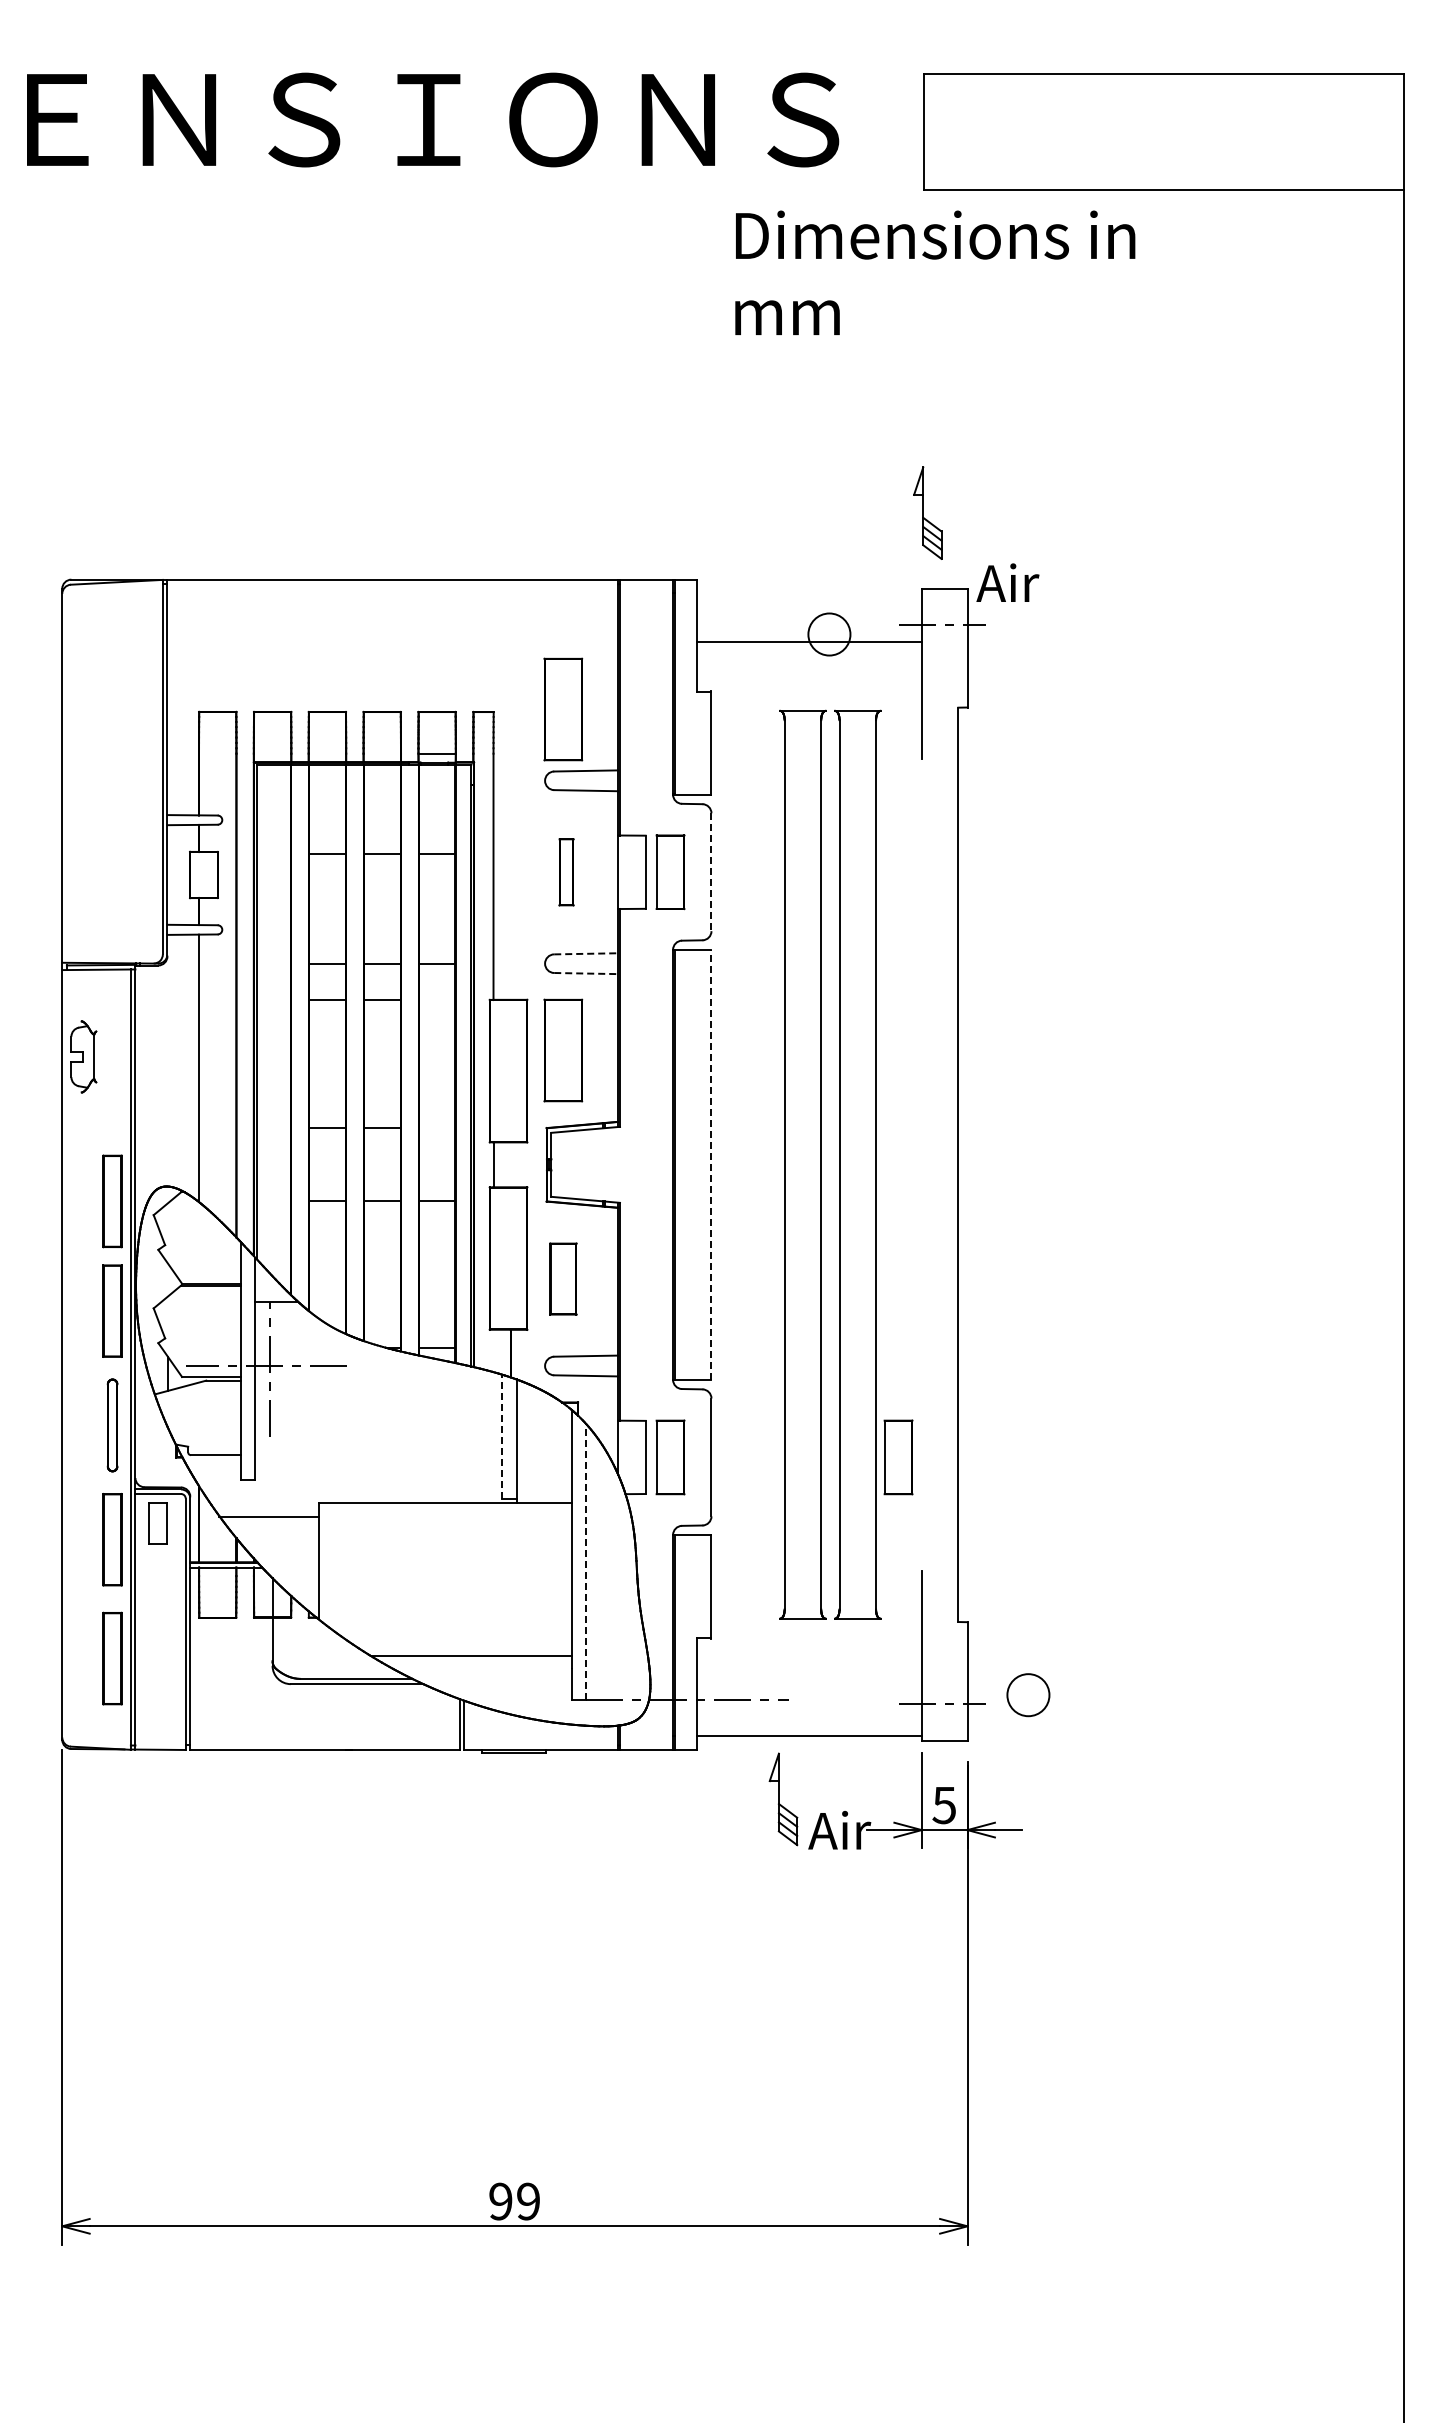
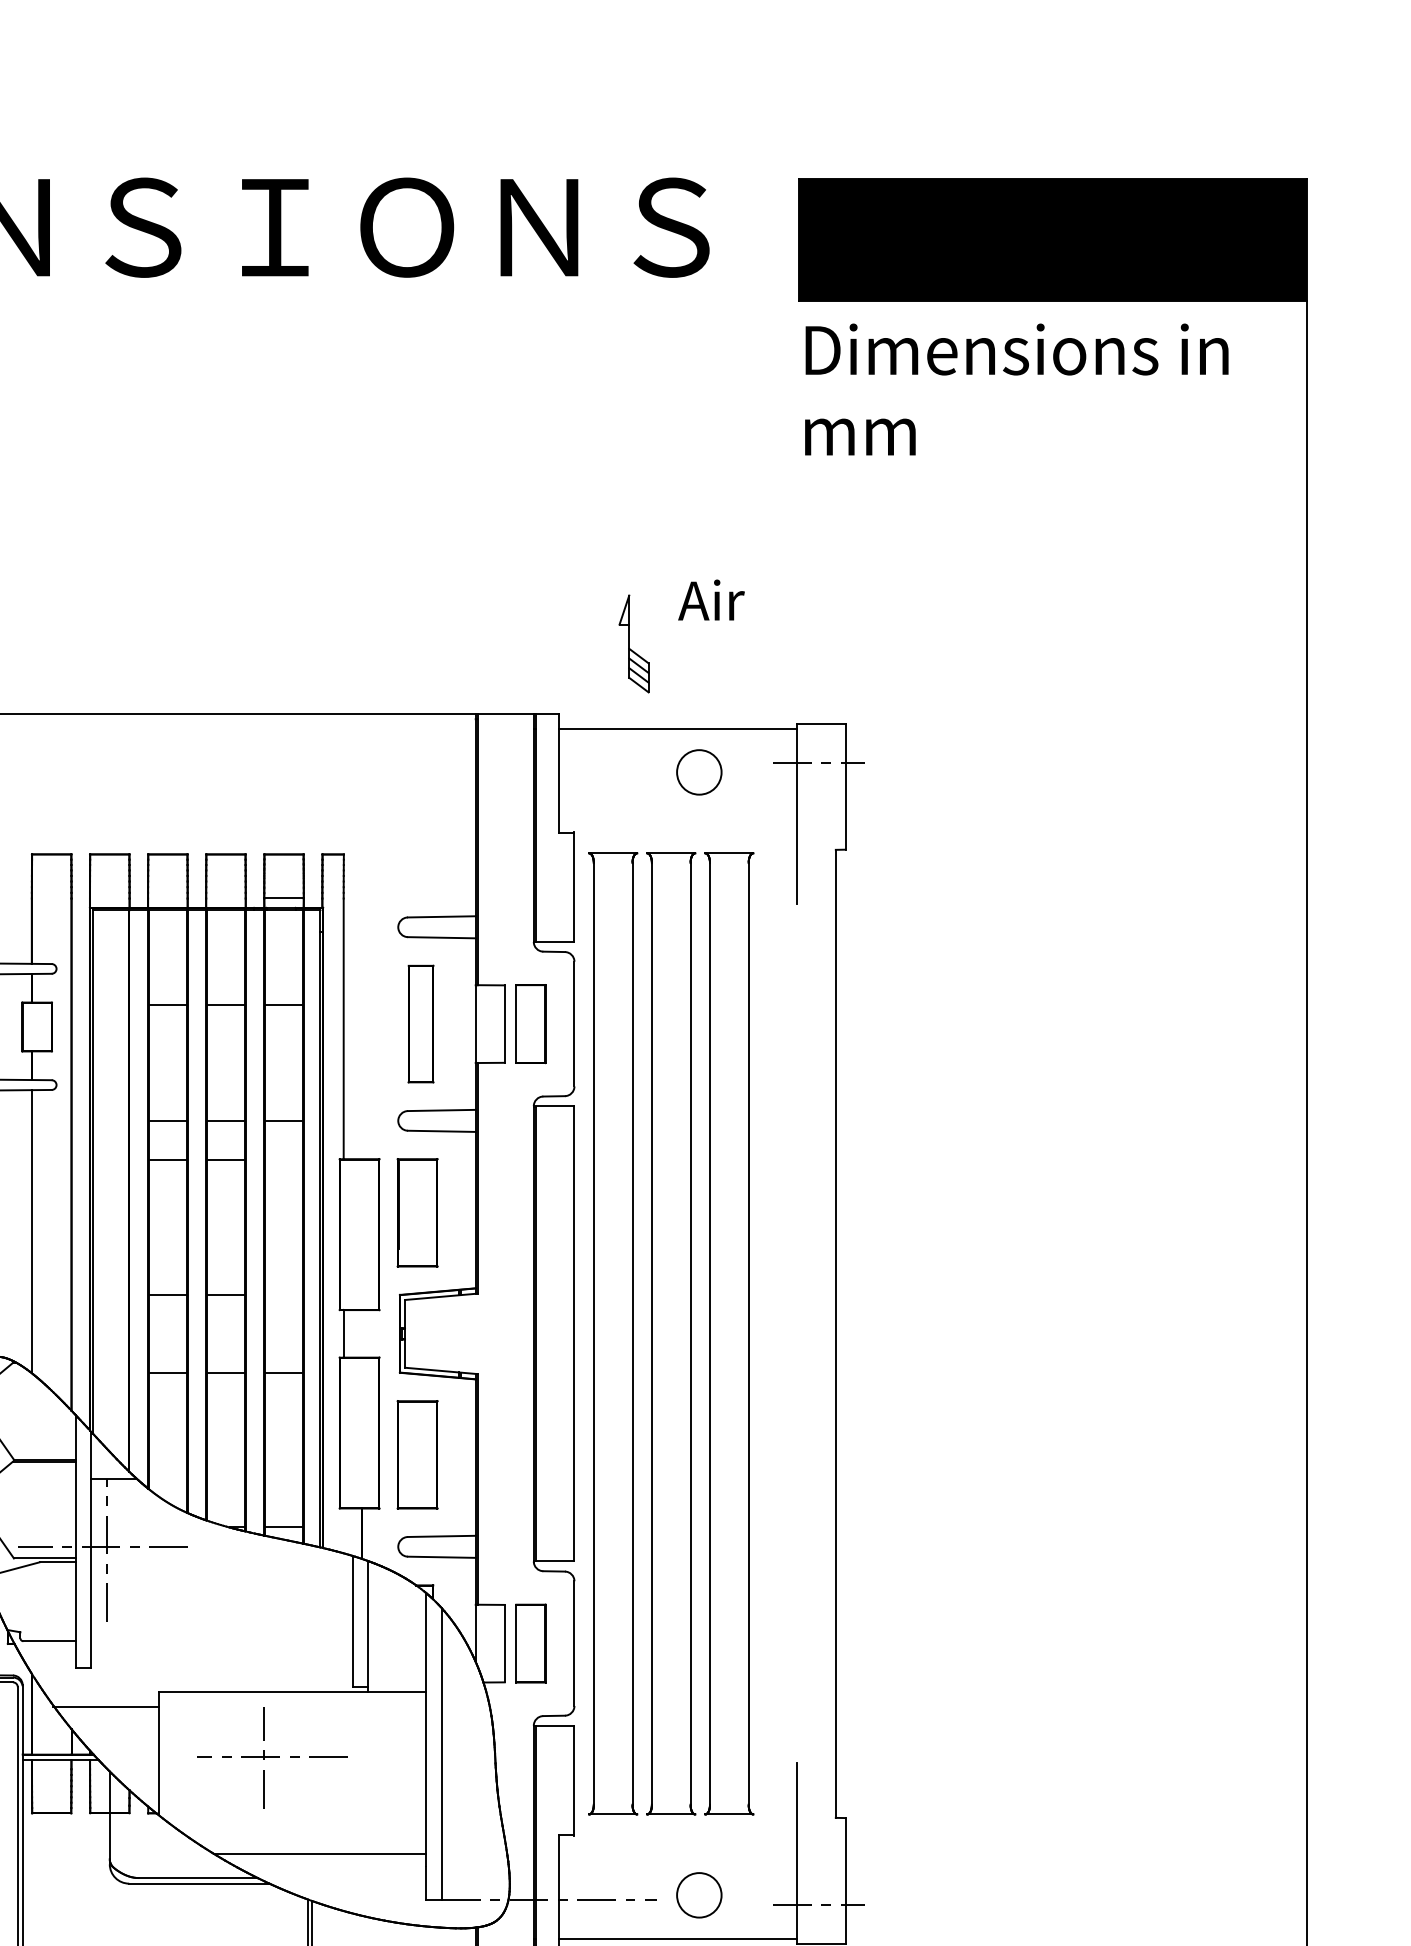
fill: (1163, 131) -> (1053, 239), added
text: (935, 272) -> (1017, 389), moved
part: (927, 512) -> (633, 643), moved
text: (1007, 582) -> (711, 599), moved
line: (808, 642) -> (677, 728), moved
part: (563, 709) -> (417, 851), removed
part: (566, 872) -> (420, 1024), size x1.67
line: (711, 872) -> (574, 1024), dashed -> solid
line: (586, 953) -> (442, 1110), dashed -> solid
line: (586, 973) -> (442, 1131), dashed -> solid
line: (711, 1164) -> (574, 1333), dashed -> solid
part: (747, 1164) -> (612, 1333), added
part: (563, 1278) -> (417, 1454), size x1.43
line: (502, 1436) -> (353, 1621), dashed -> solid
part: (898, 1457) -> (772, 1643), removed
line: (586, 1561) -> (442, 1753), dashed -> solid
part: (426, 1564) -> (272, 1756), added
circle: (1028, 1695) -> (699, 1895), moved

